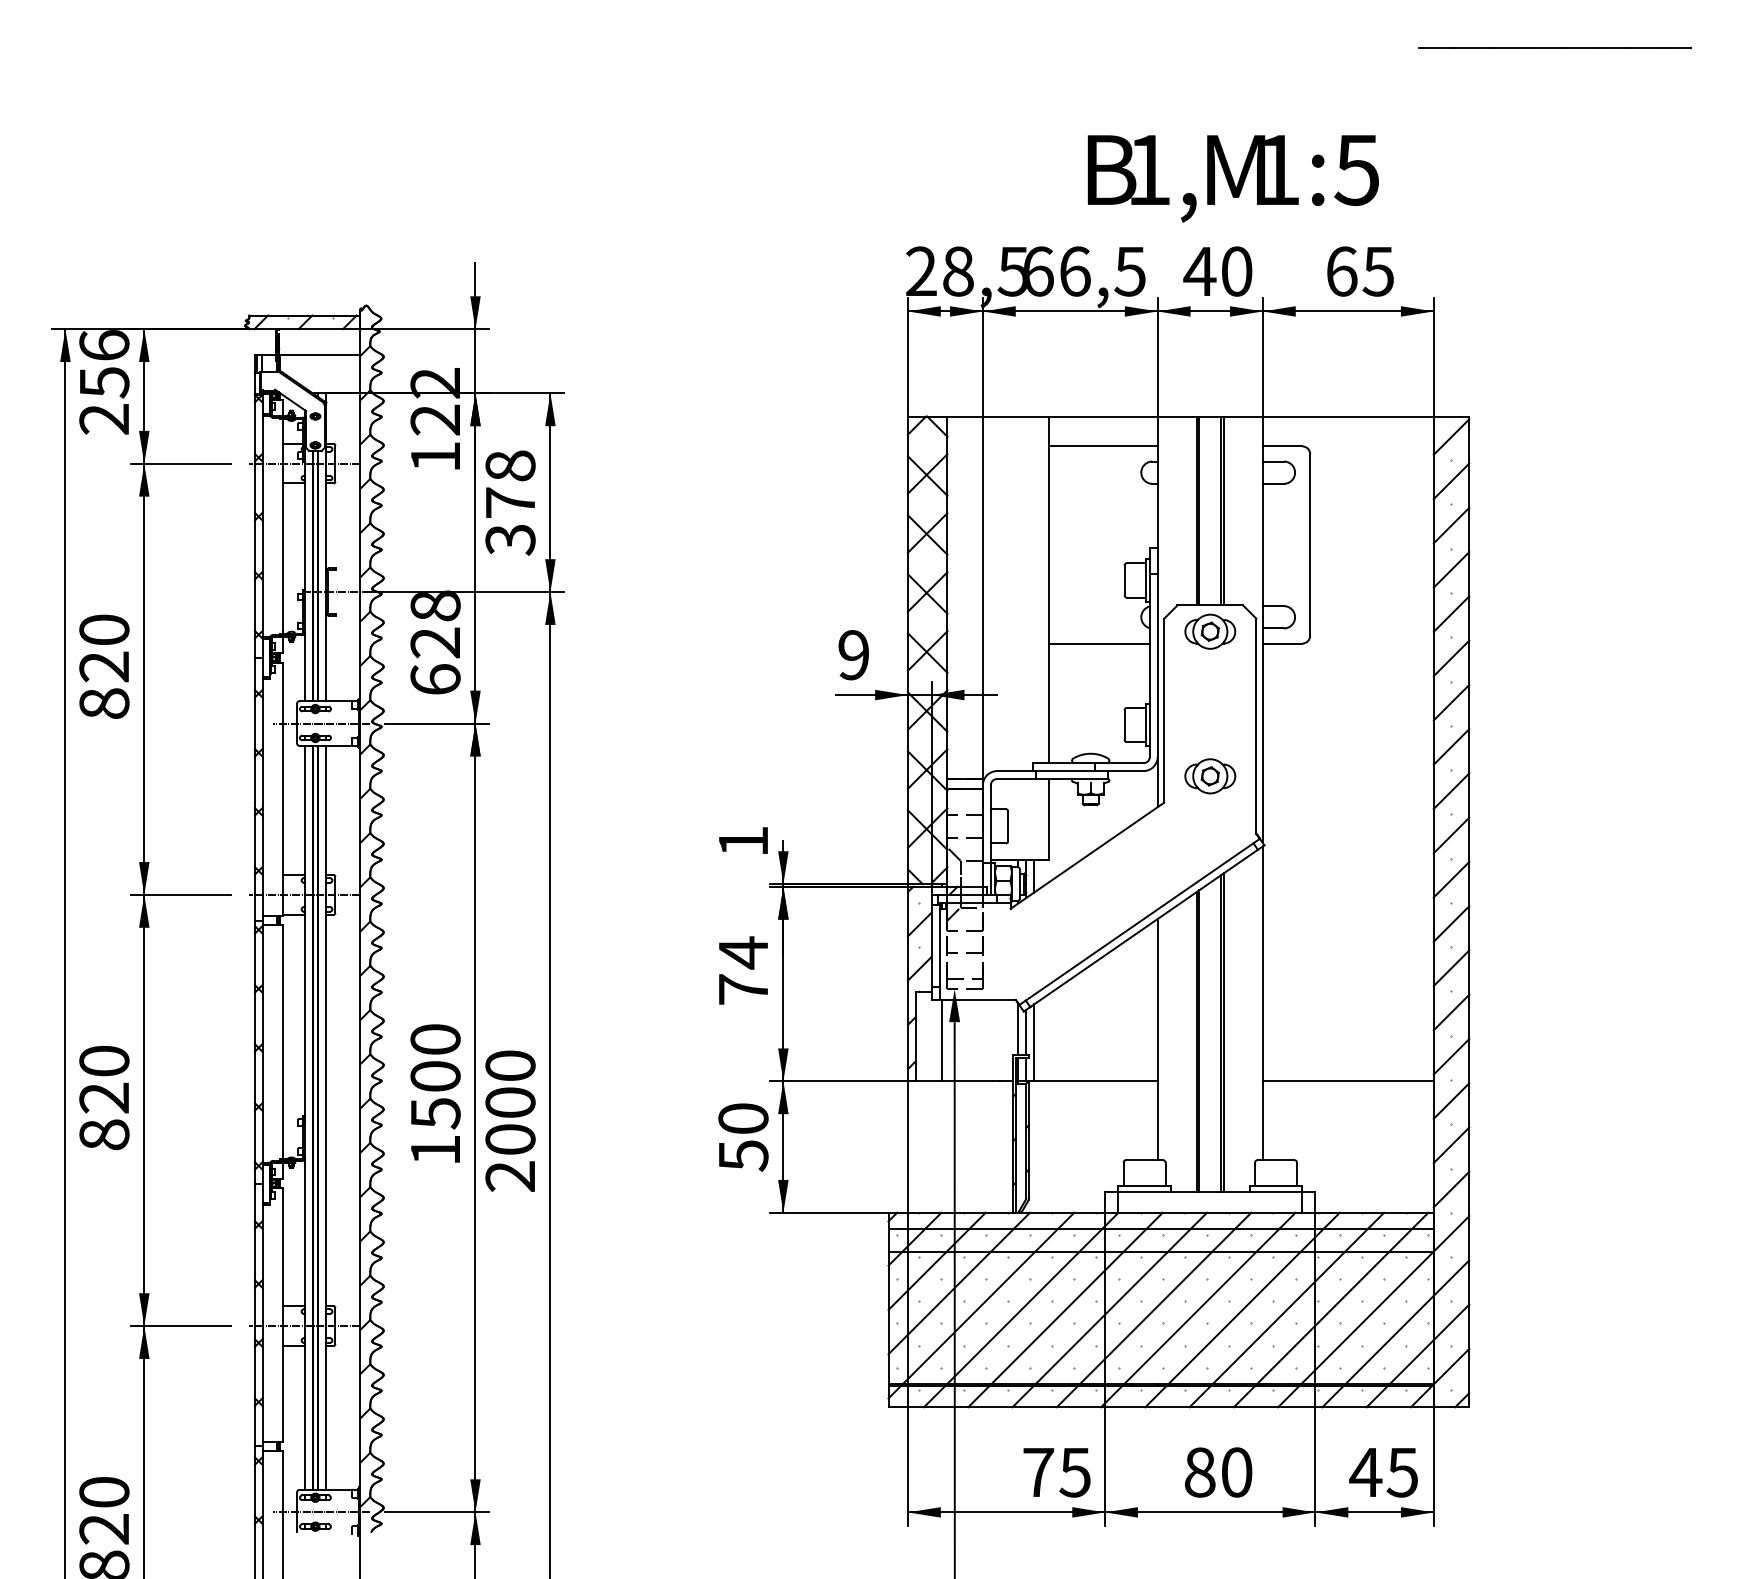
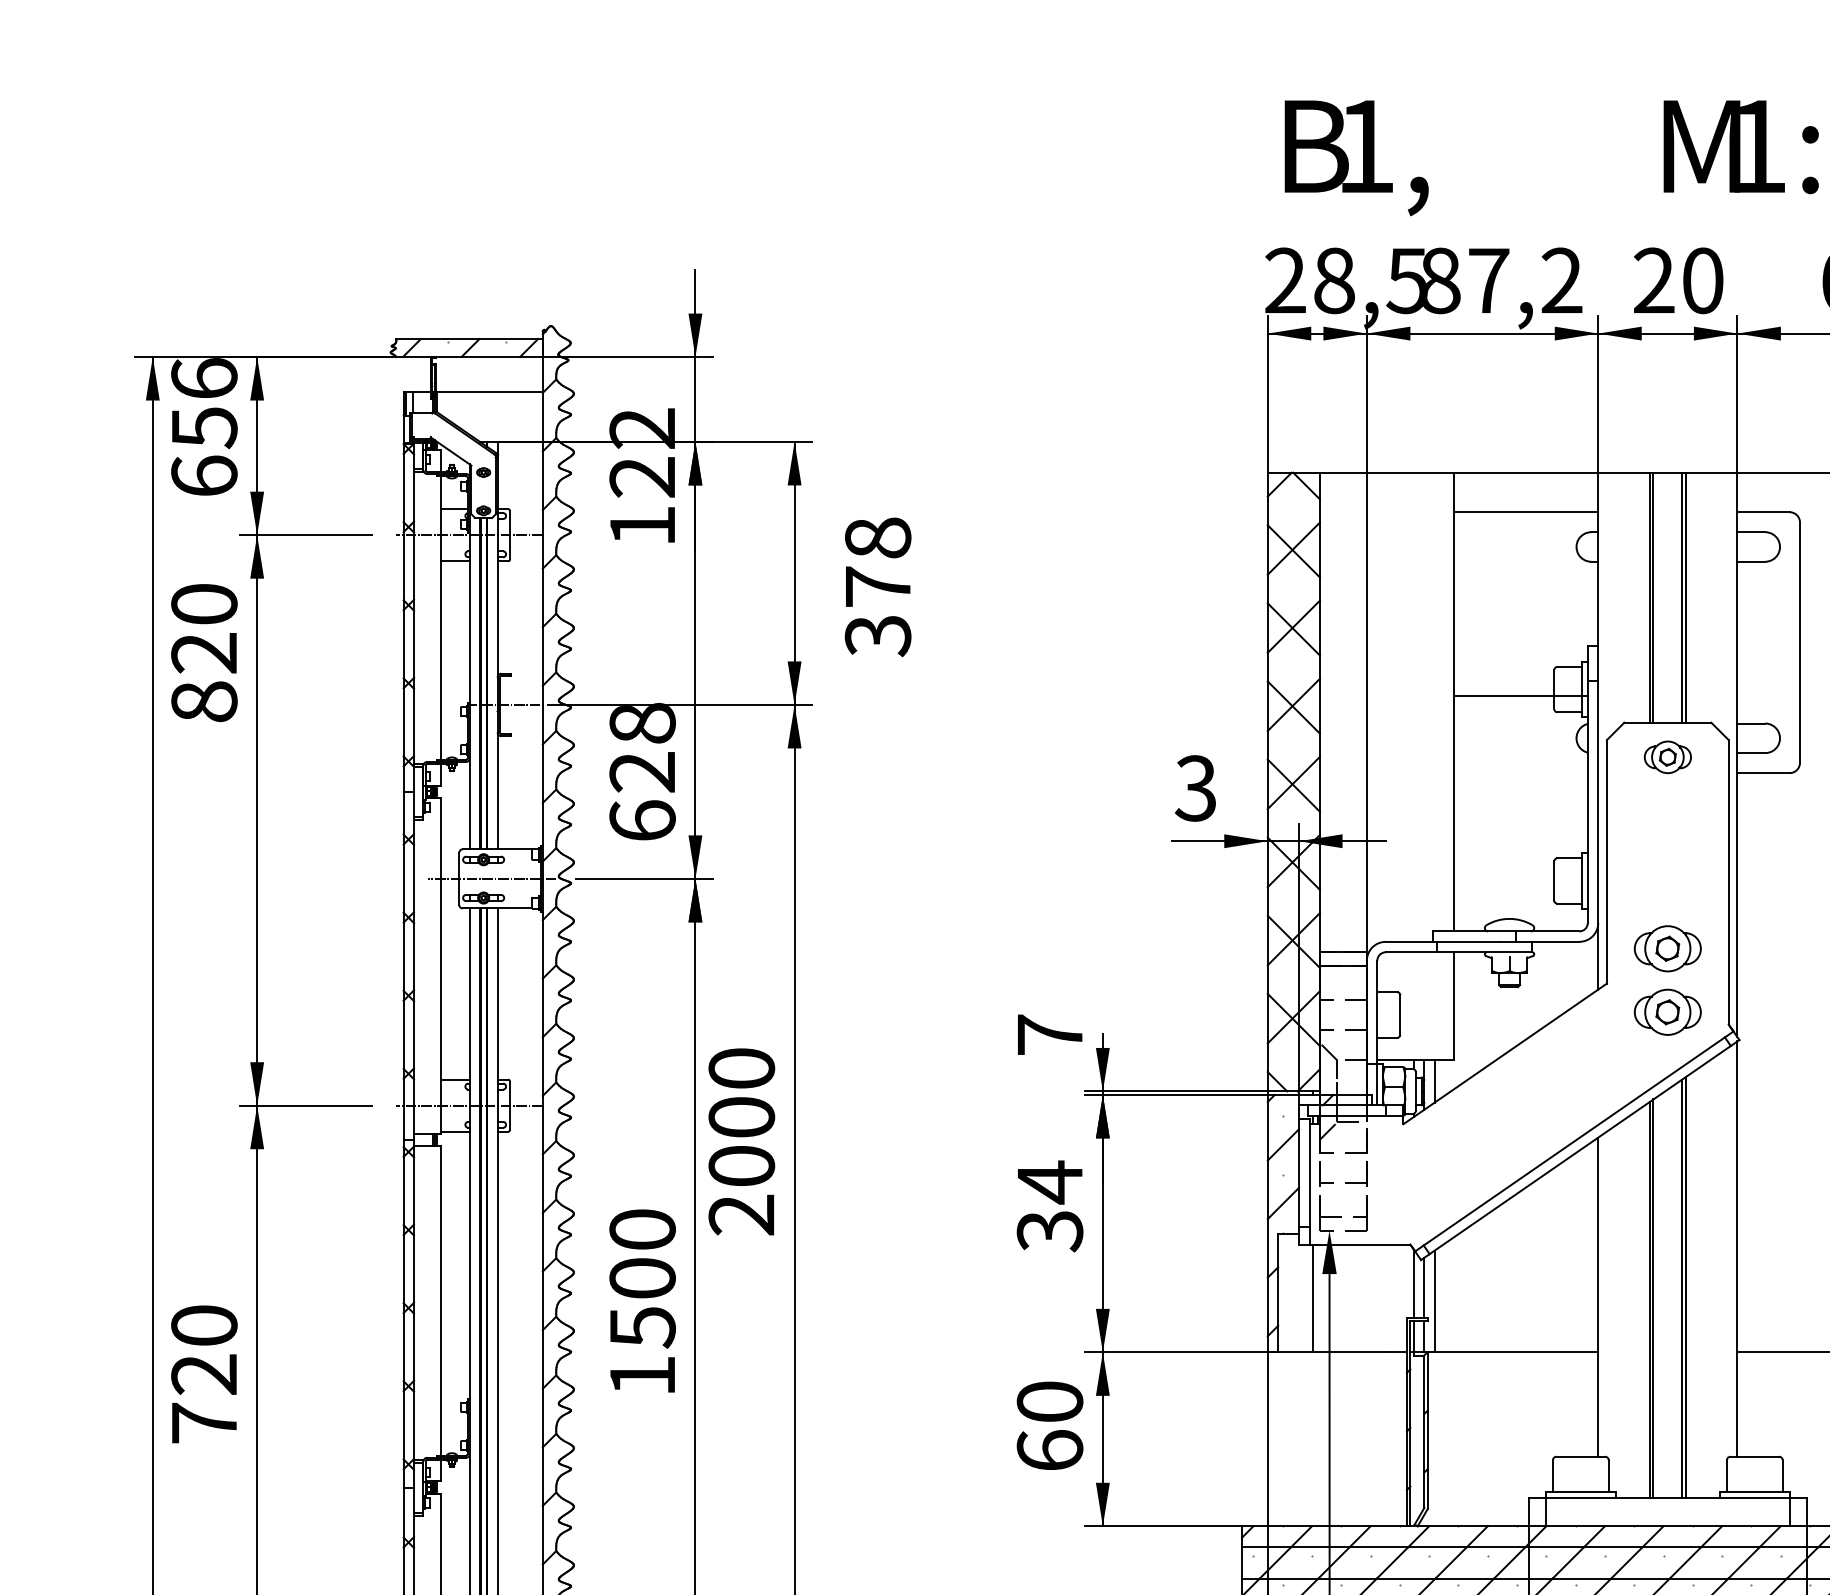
text: (1141, 178) -> (1355, 157), moved
text: (1199, 270) -> (1653, 279), 40 -> 20
text: (1084, 271) -> (1501, 280), 66,5 -> 87,2
text: (104, 418) -> (204, 475), 256 -> 656
text: (510, 502) -> (878, 586), moved
part: (1210, 631) -> (1668, 757), size x0.7
line: (1098, 643) -> (1519, 696), moved
text: (852, 655) -> (1194, 788), 9 -> 3
text: (104, 666) -> (204, 652), moved
part: (1210, 824) -> (1668, 1012), added
text: (743, 841) -> (1050, 1035), 1 -> 7
text: (743, 989) -> (1050, 1230), 74 -> 34
text: (435, 1093) -> (642, 1301), moved
text: (510, 1120) -> (741, 1140), moved
text: (104, 1134) -> (204, 1422), 820 -> 720
text: (743, 1155) -> (1050, 1450), 50 -> 60

